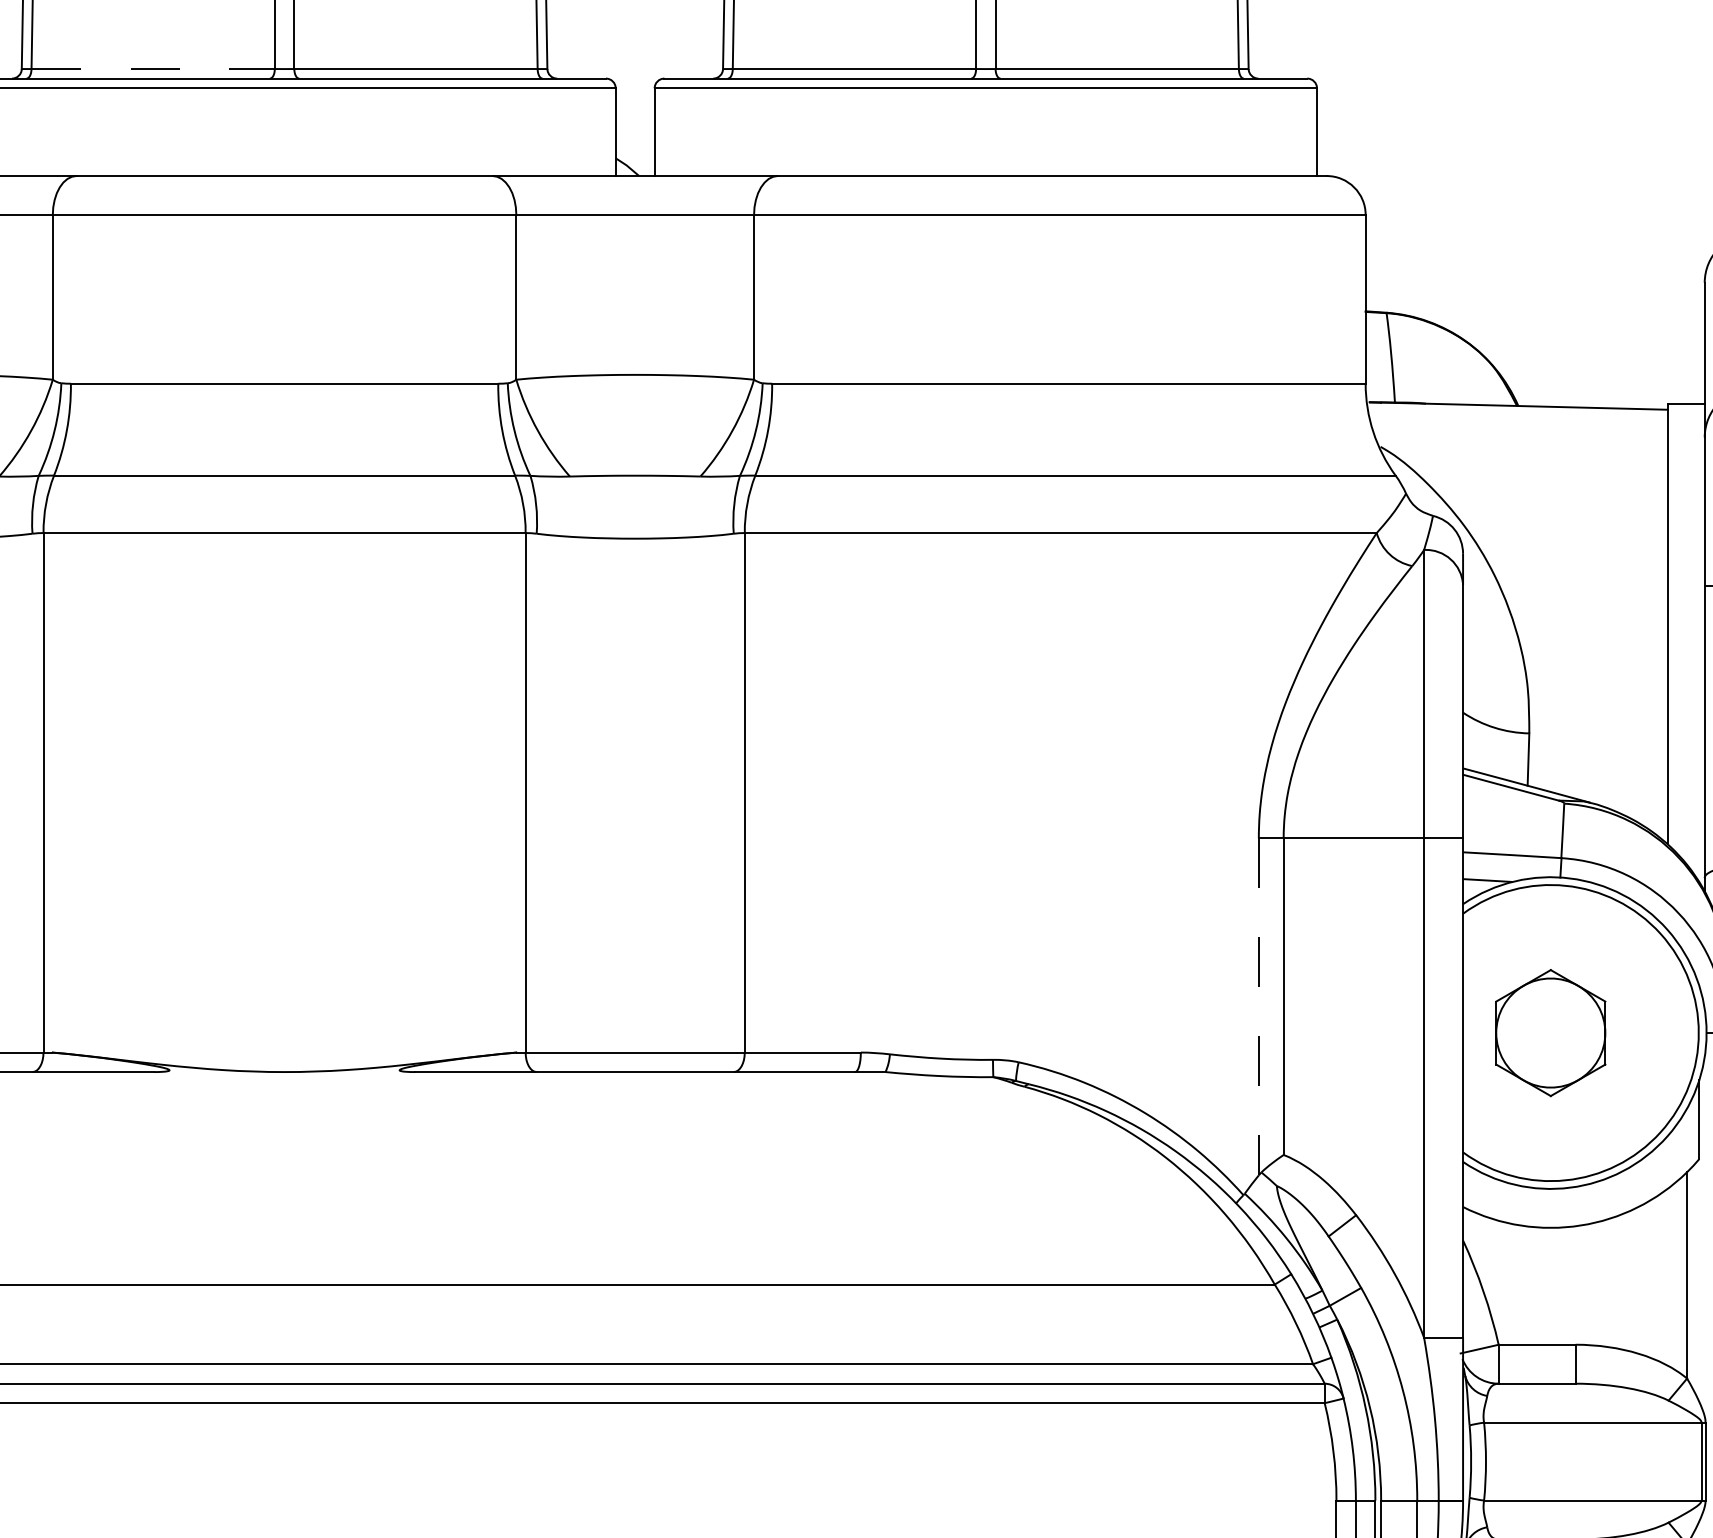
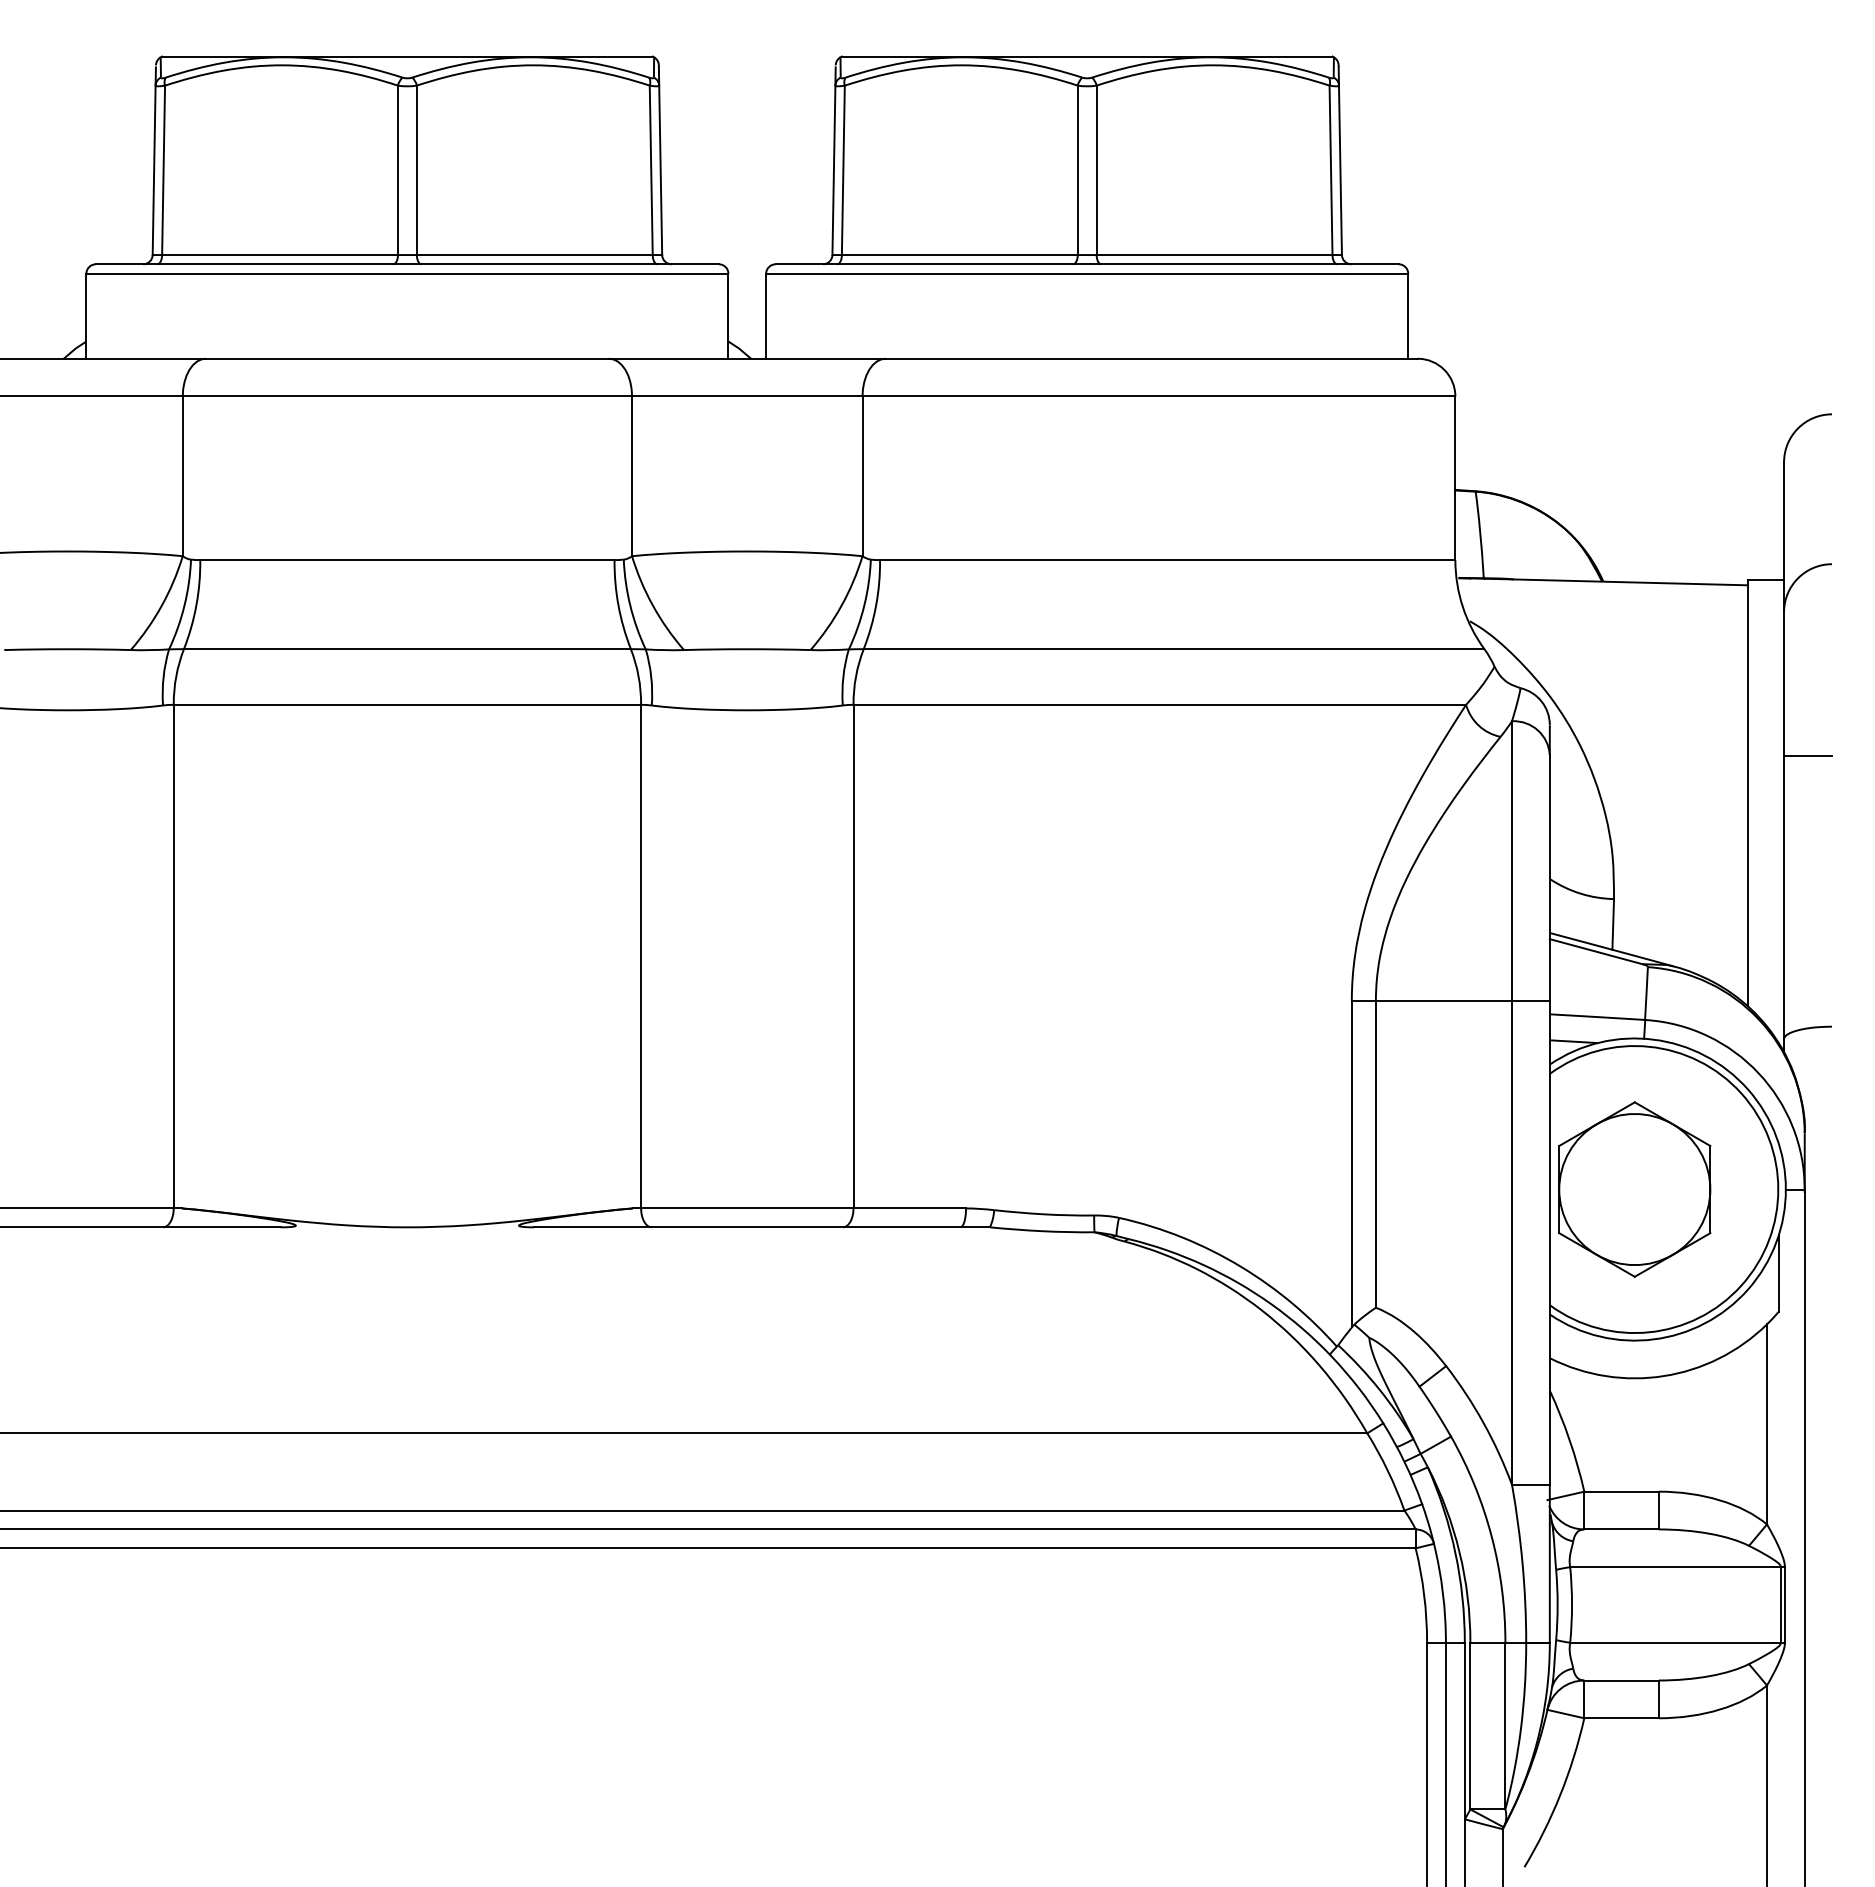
line: (153, 69) -> (280, 255), dashed -> solid
line: (1258, 1007) -> (1351, 1164), dashed -> solid
part: (1550, 1033) -> (1634, 1189), size x1.43

